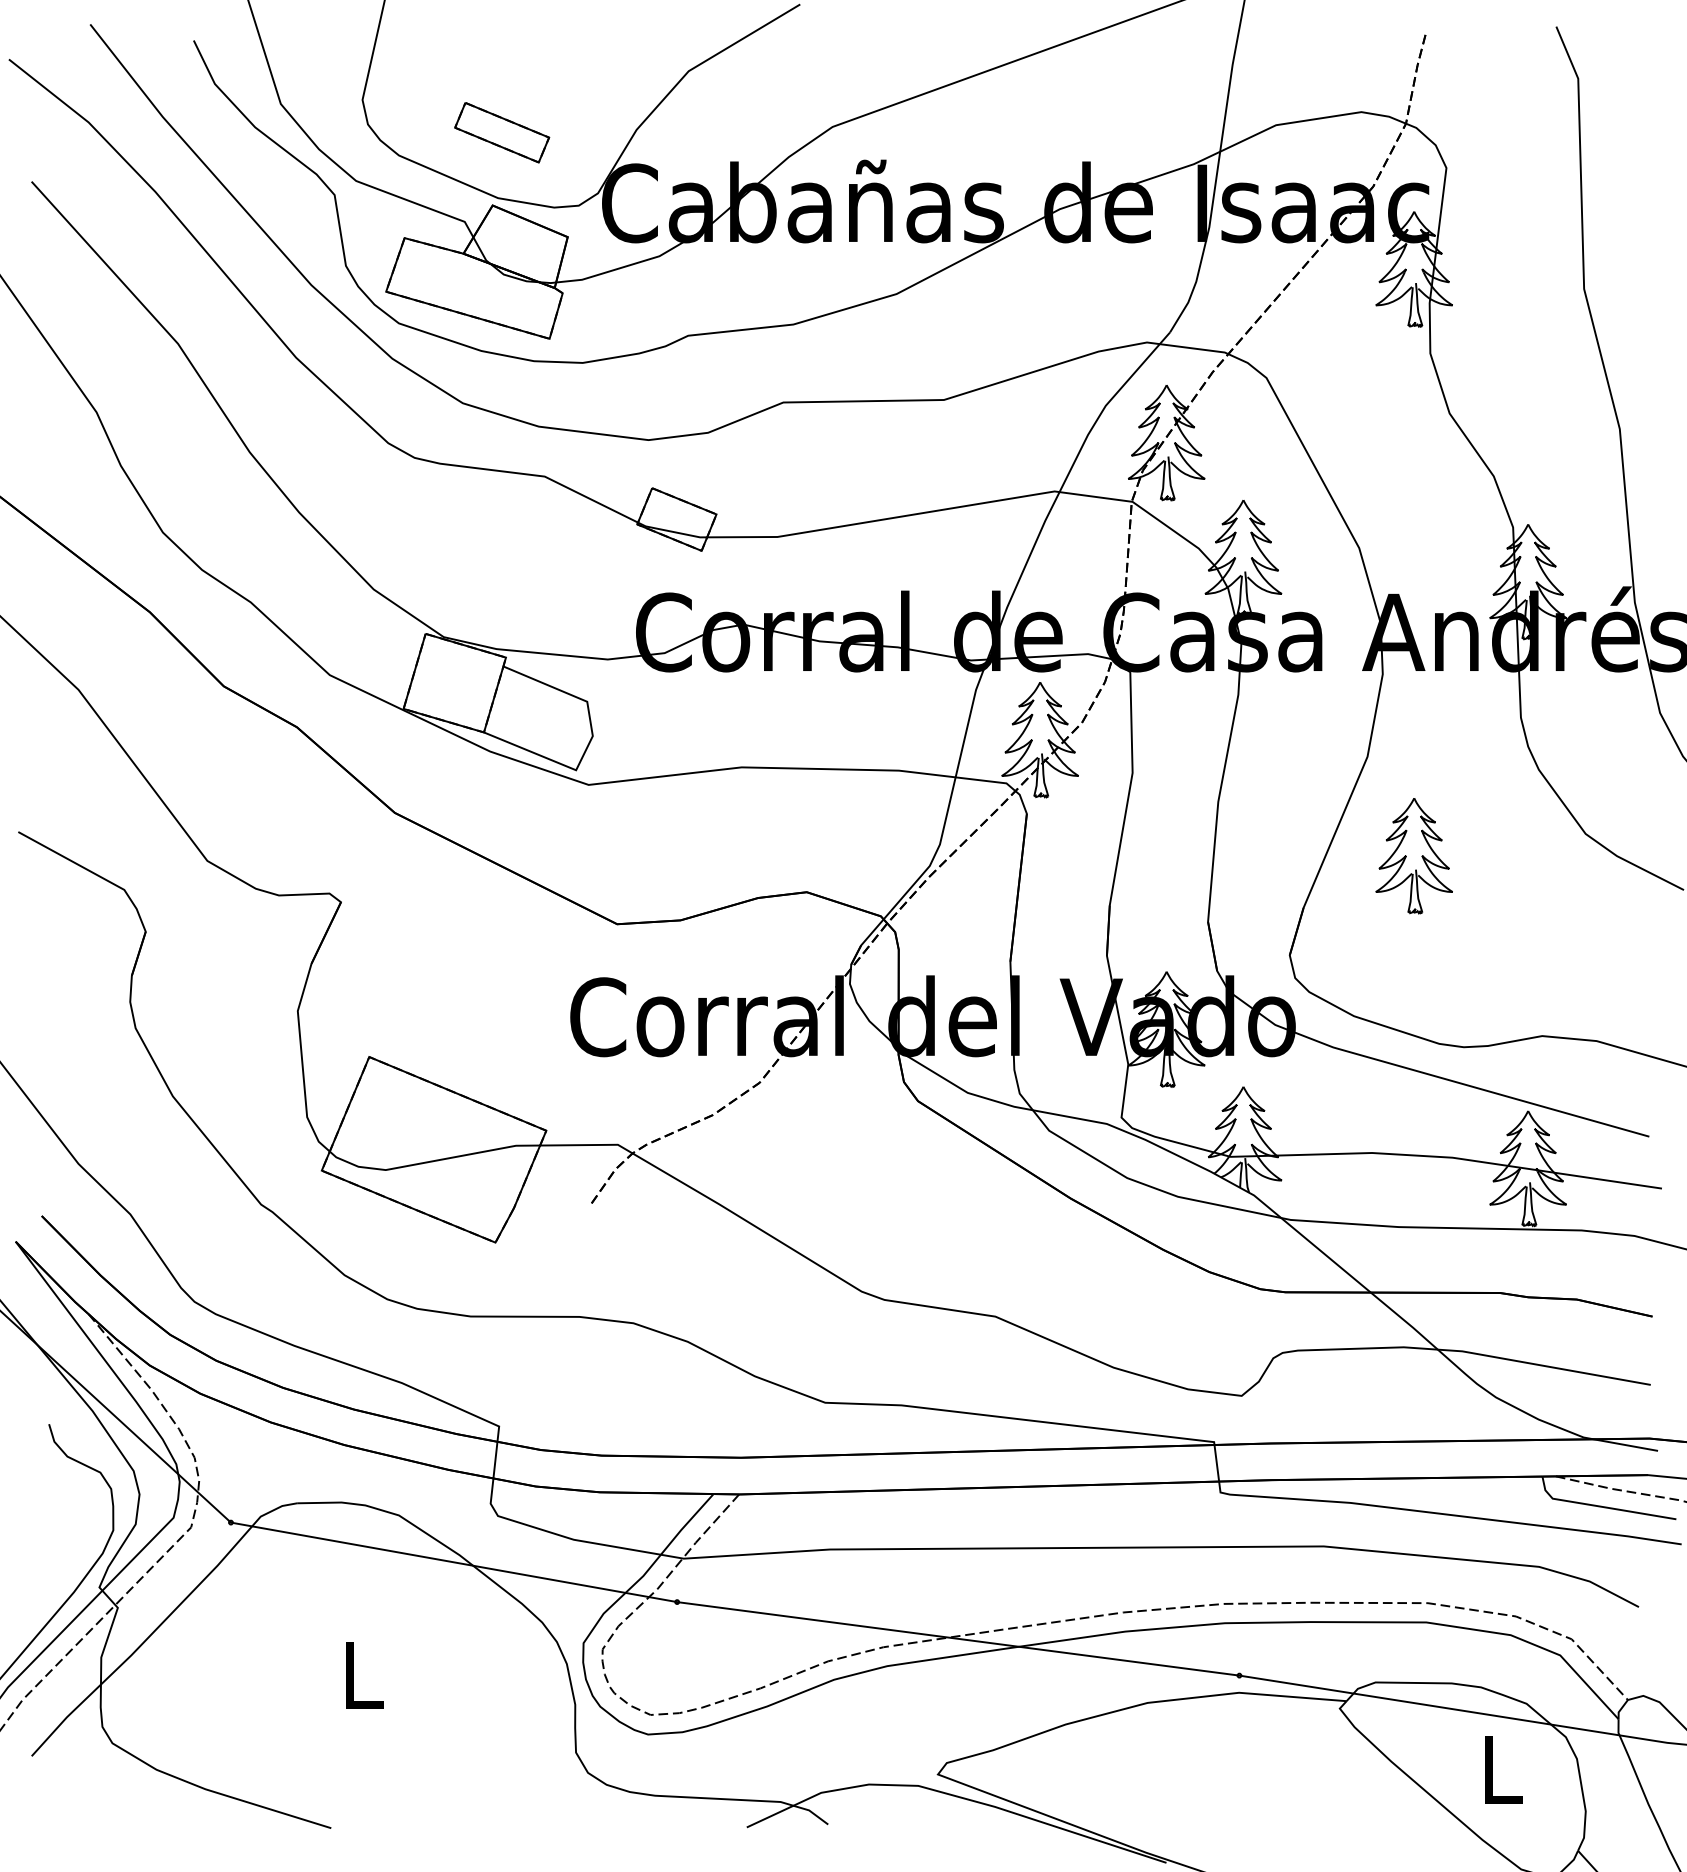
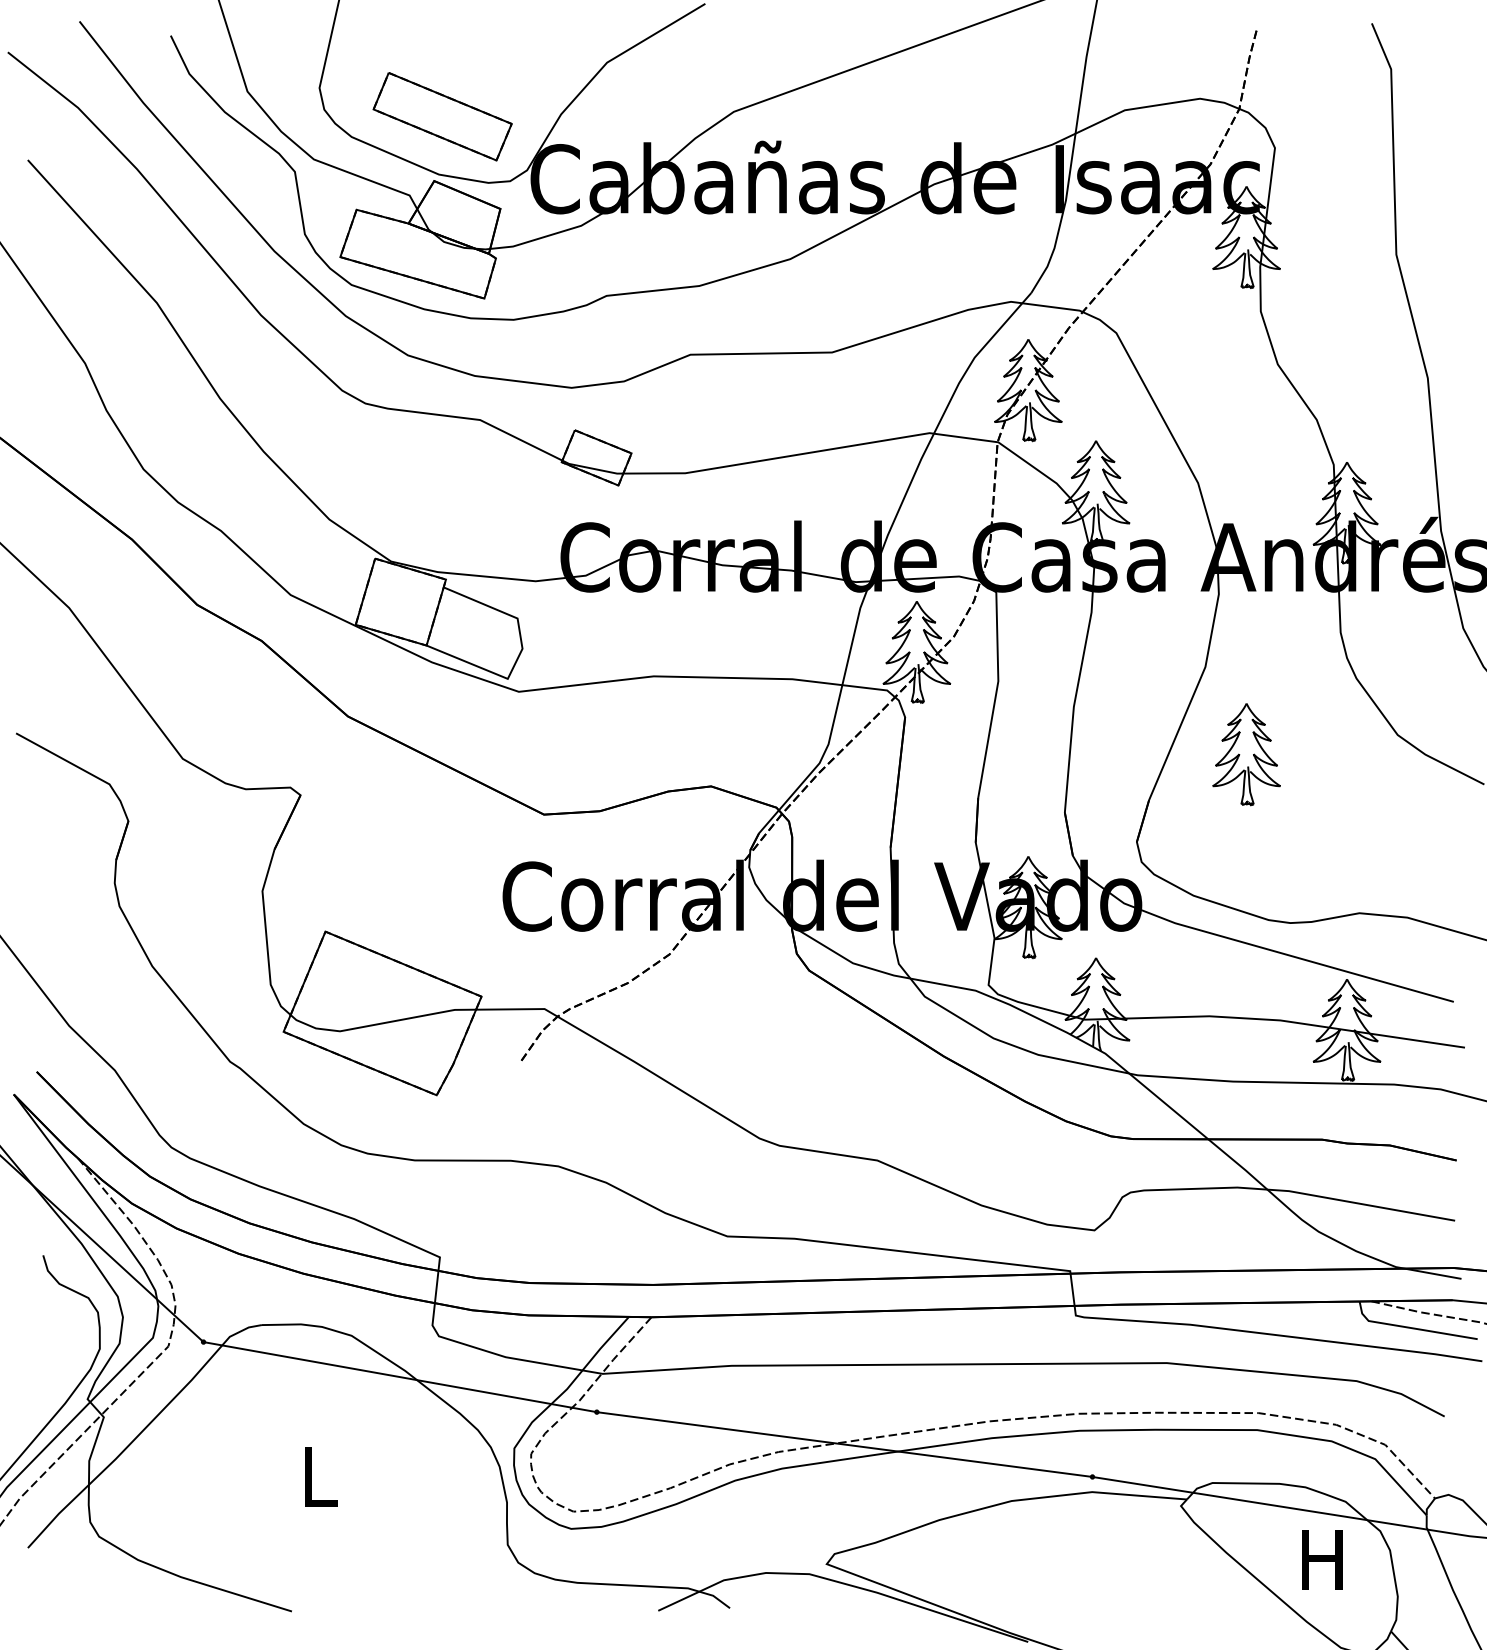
part: (501, 132) -> (442, 116), size x1.67
text: (1499, 1769) -> (1321, 1559), L -> H

